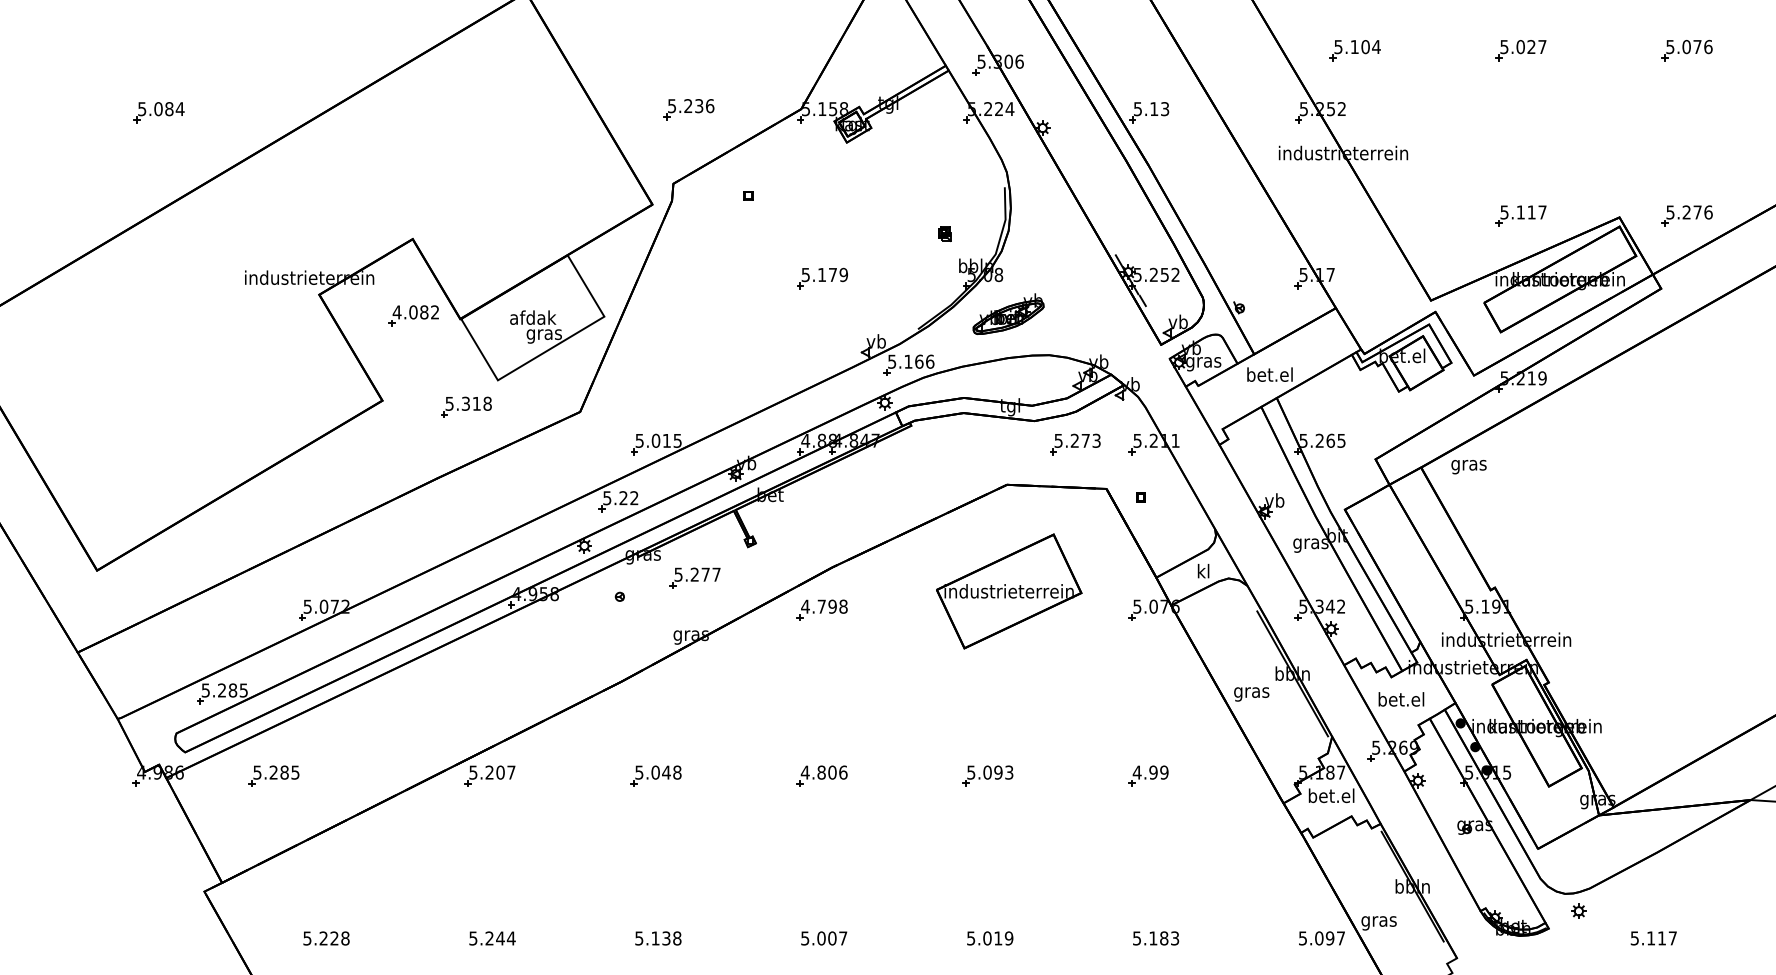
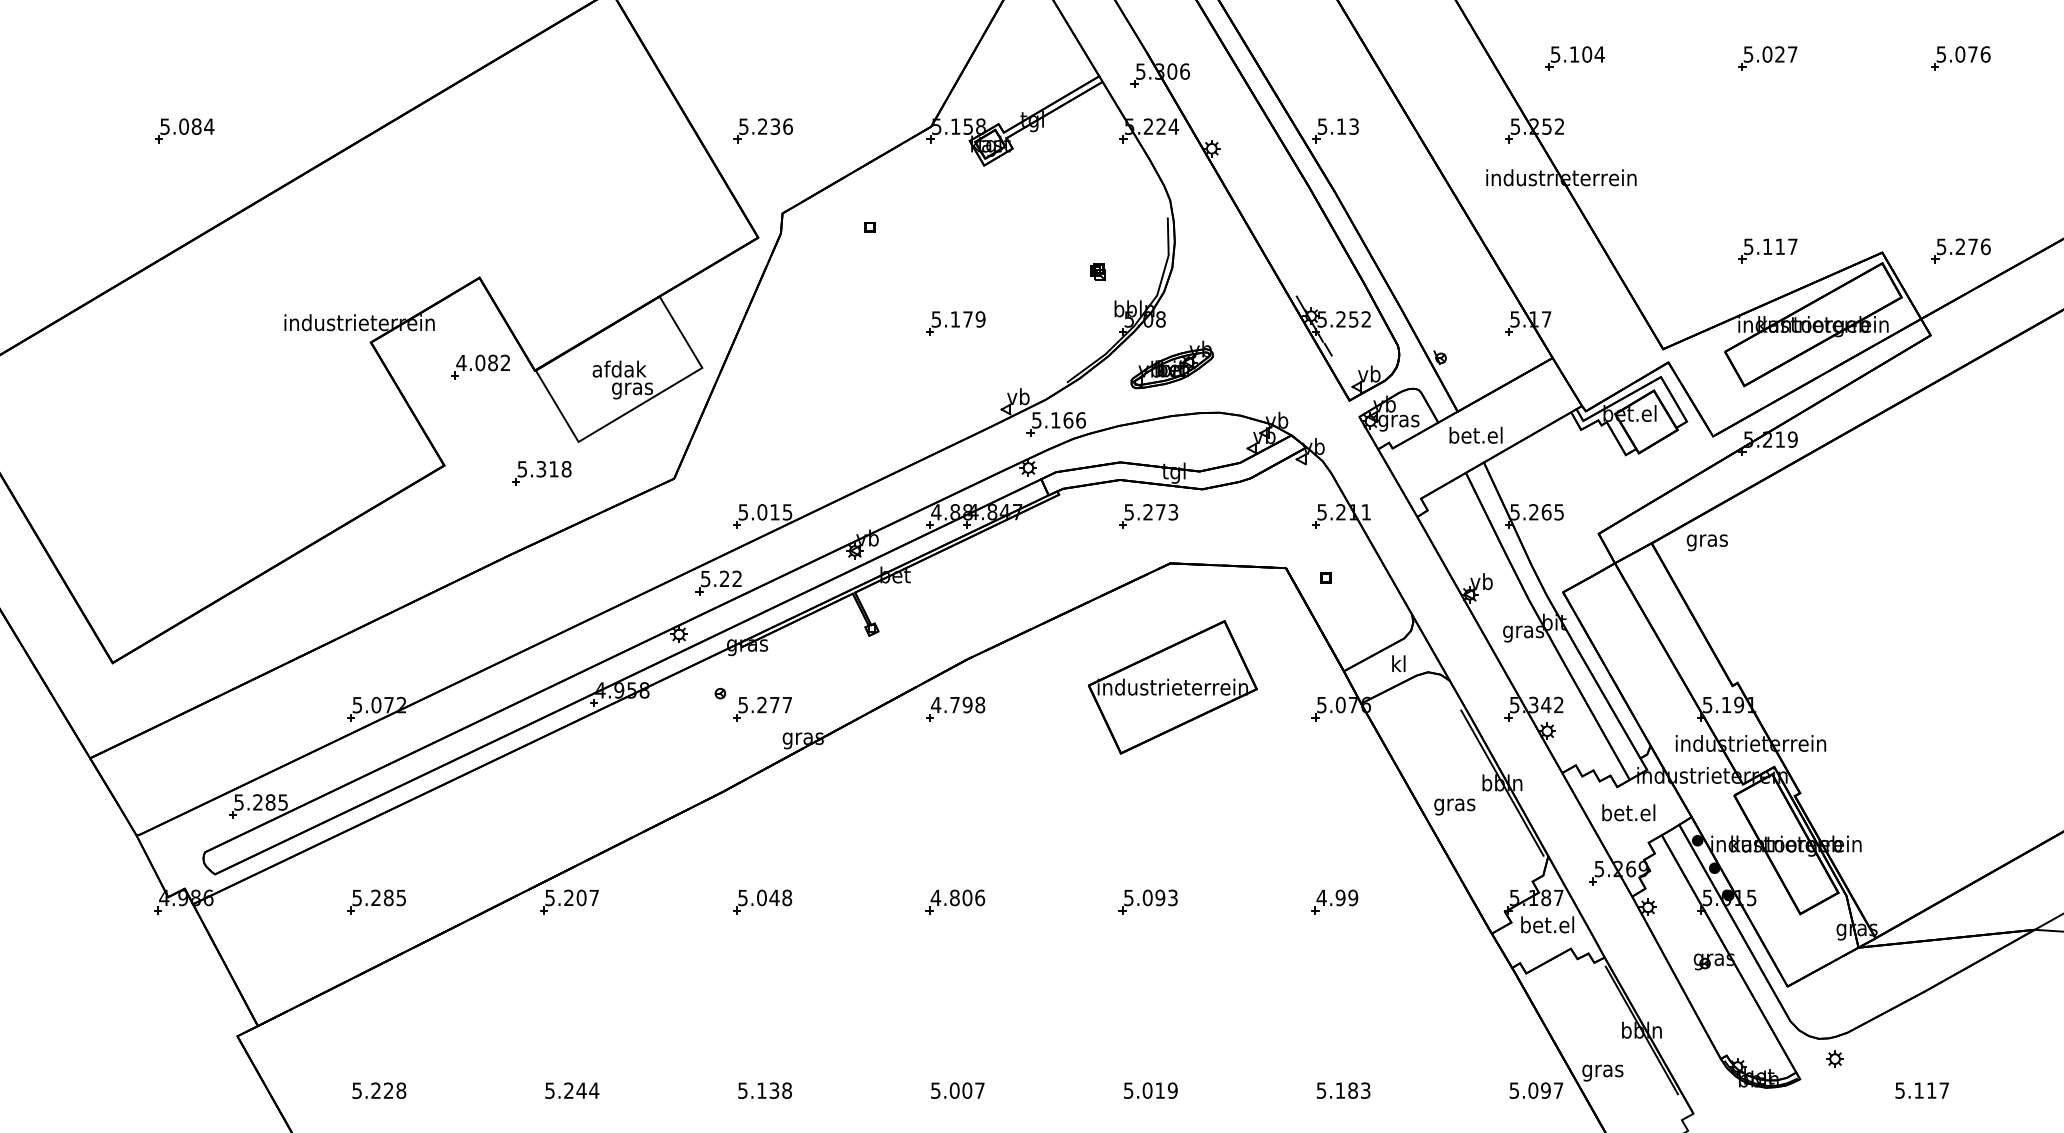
part: (688, 109) -> (762, 130), moved
part: (1075, 444) -> (1148, 516), moved
part: (694, 577) -> (761, 708), moved
part: (273, 775) -> (375, 901), moved

